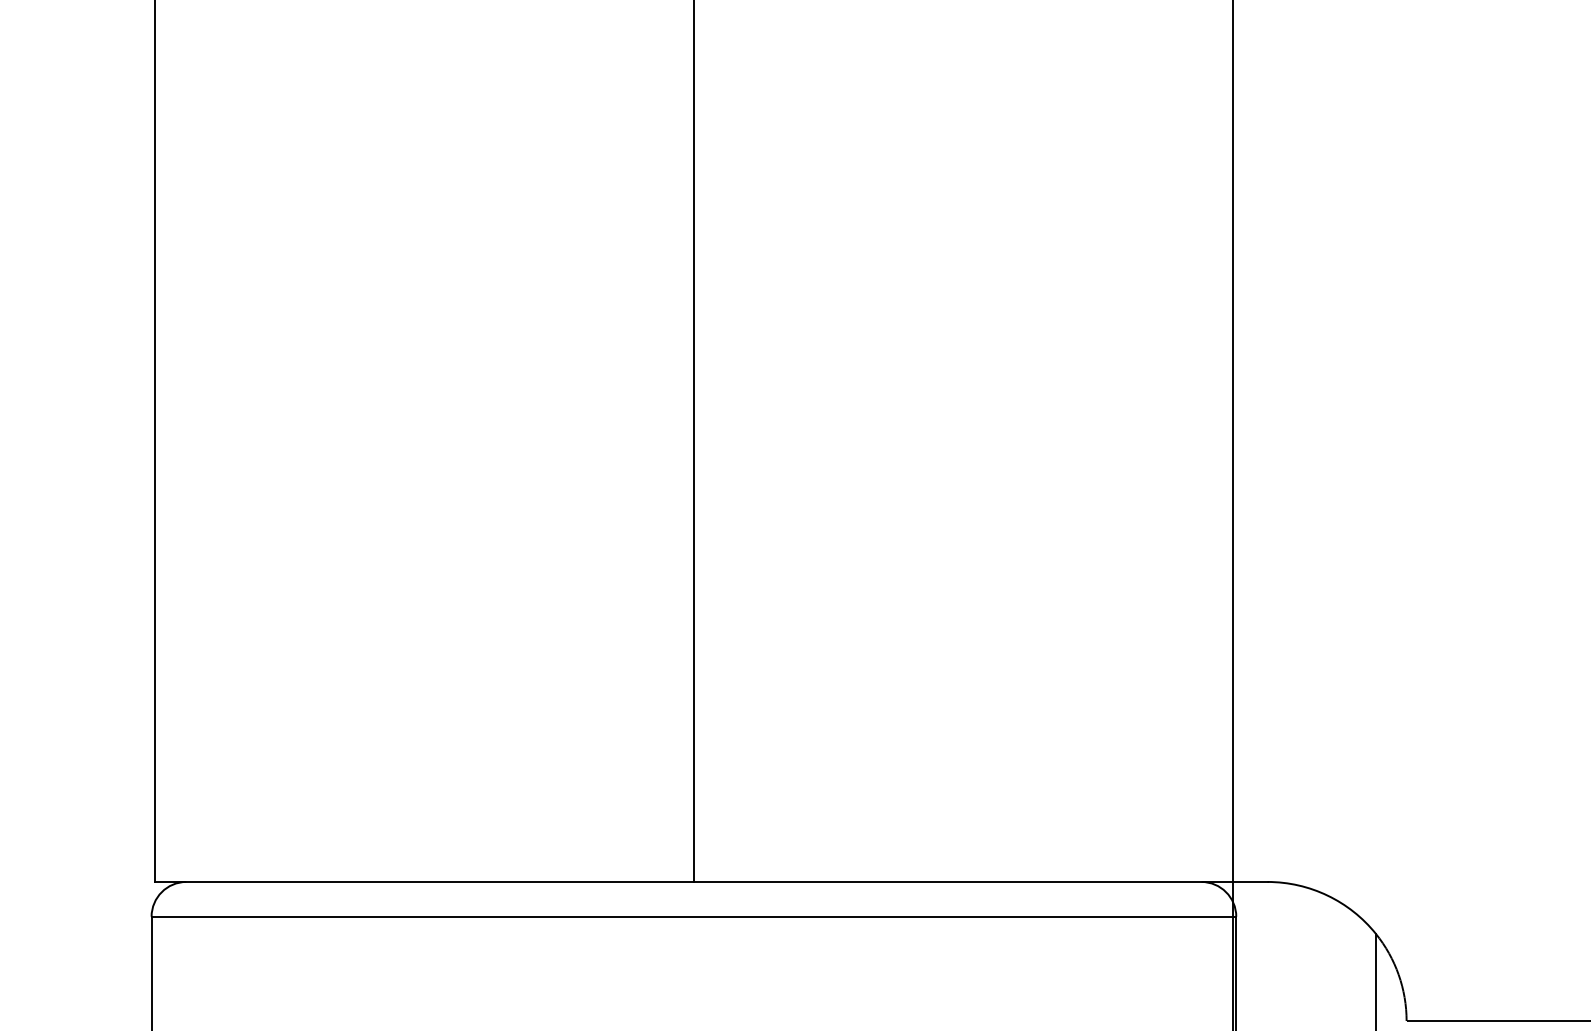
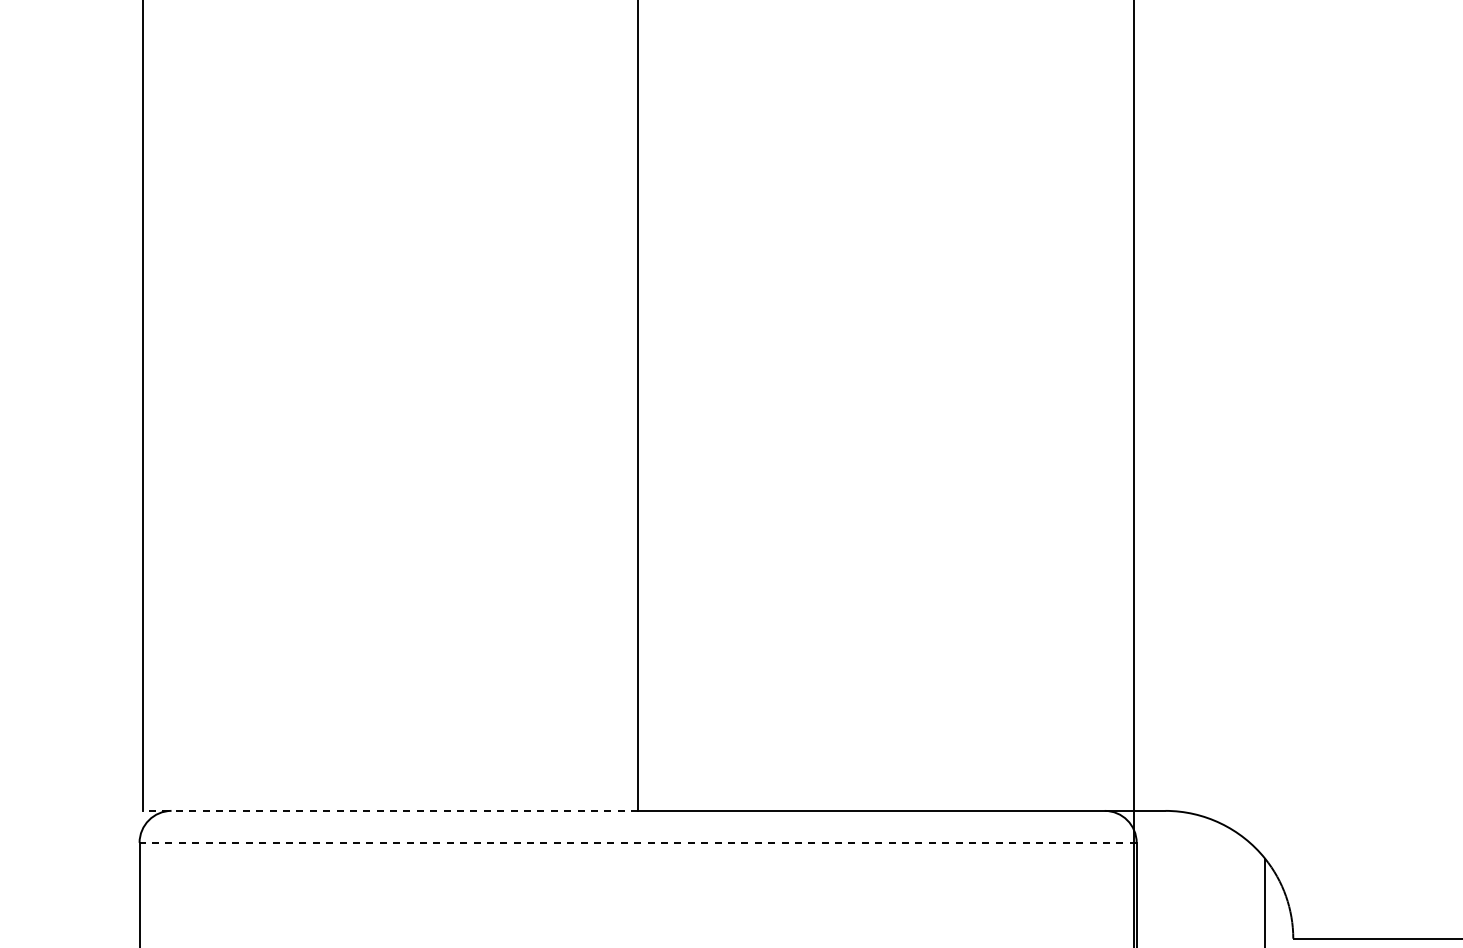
line: (424, 881) -> (390, 810), solid -> dashed
line: (694, 916) -> (638, 842), solid -> dashed

